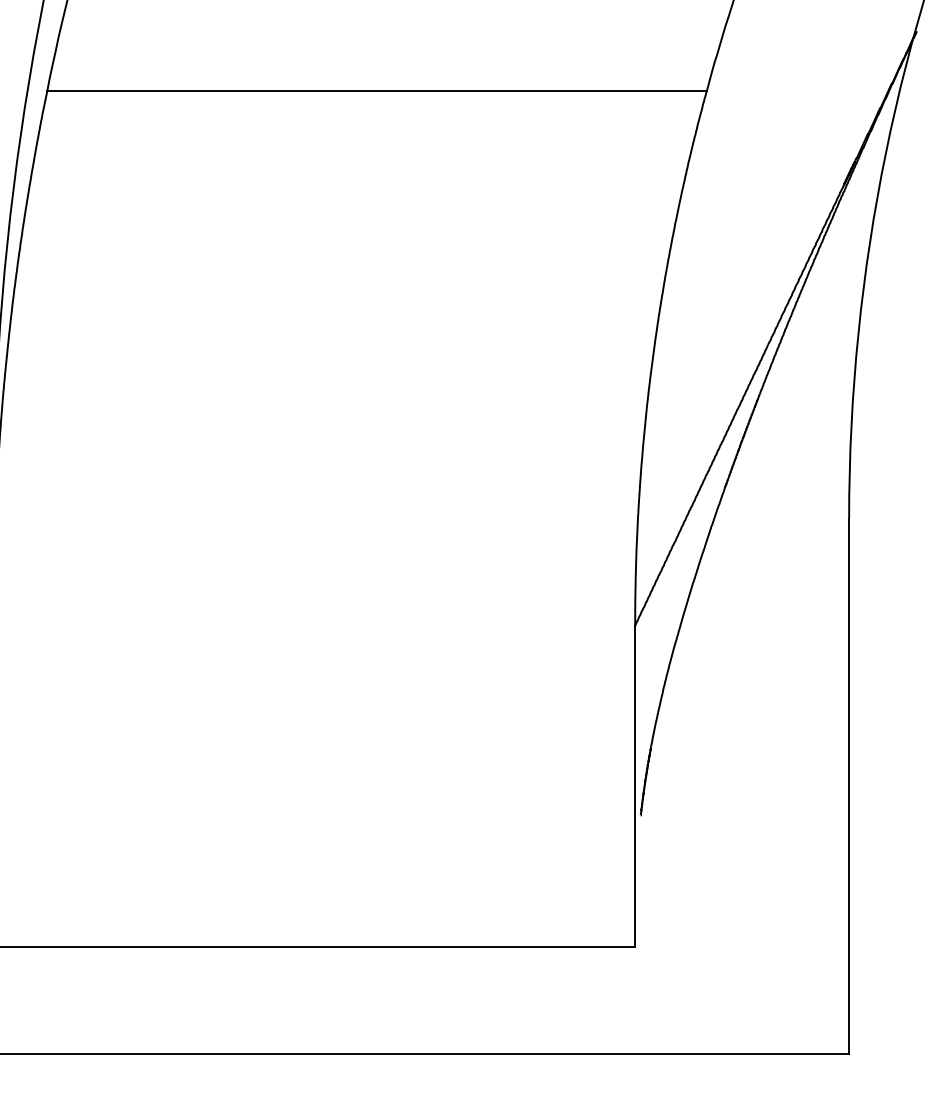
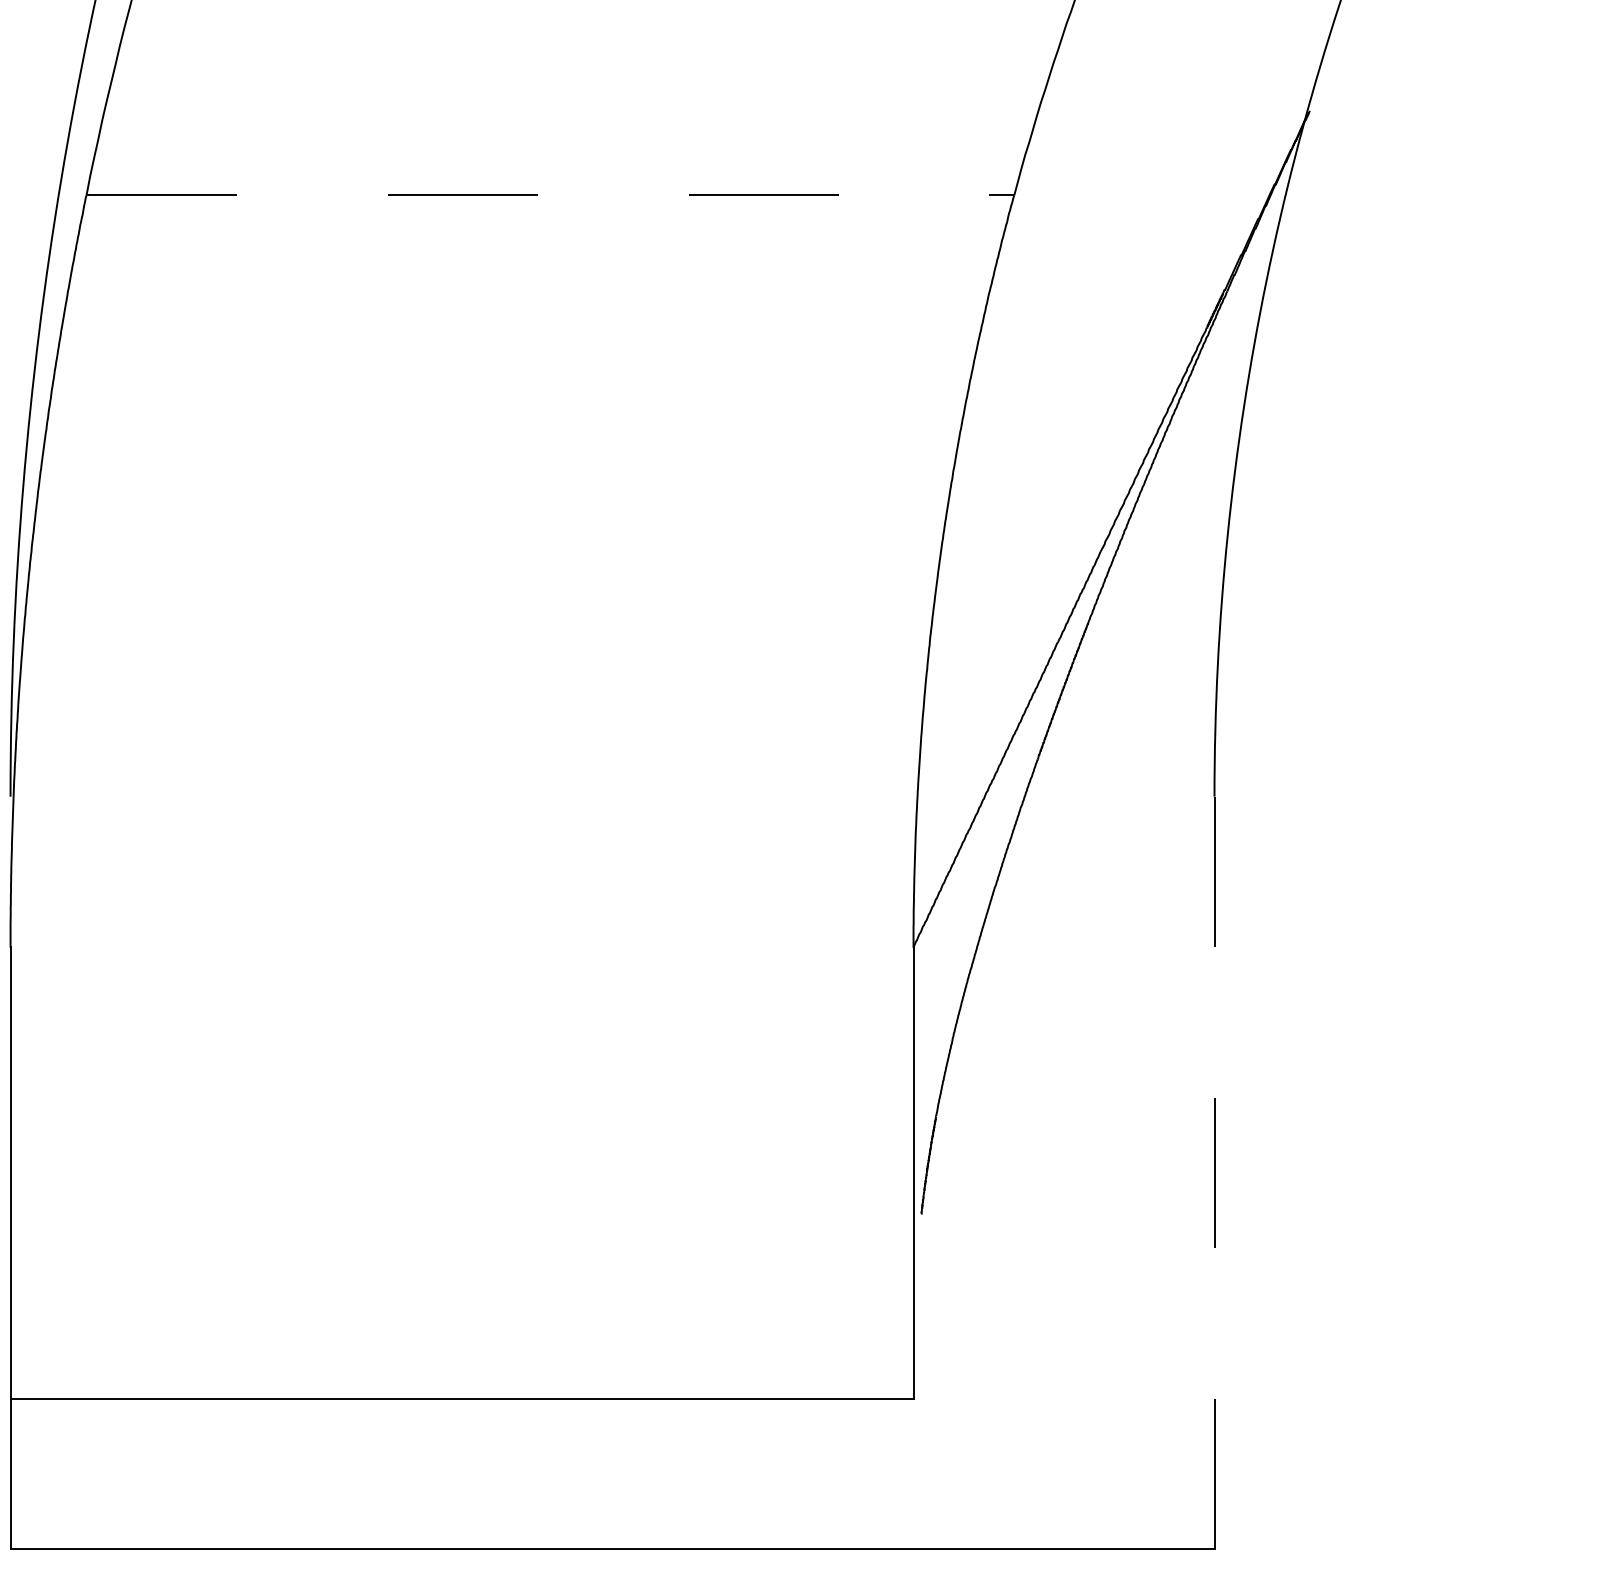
line: (377, 90) -> (550, 194), solid -> dashed
line: (849, 786) -> (1214, 1173), solid -> dashed

